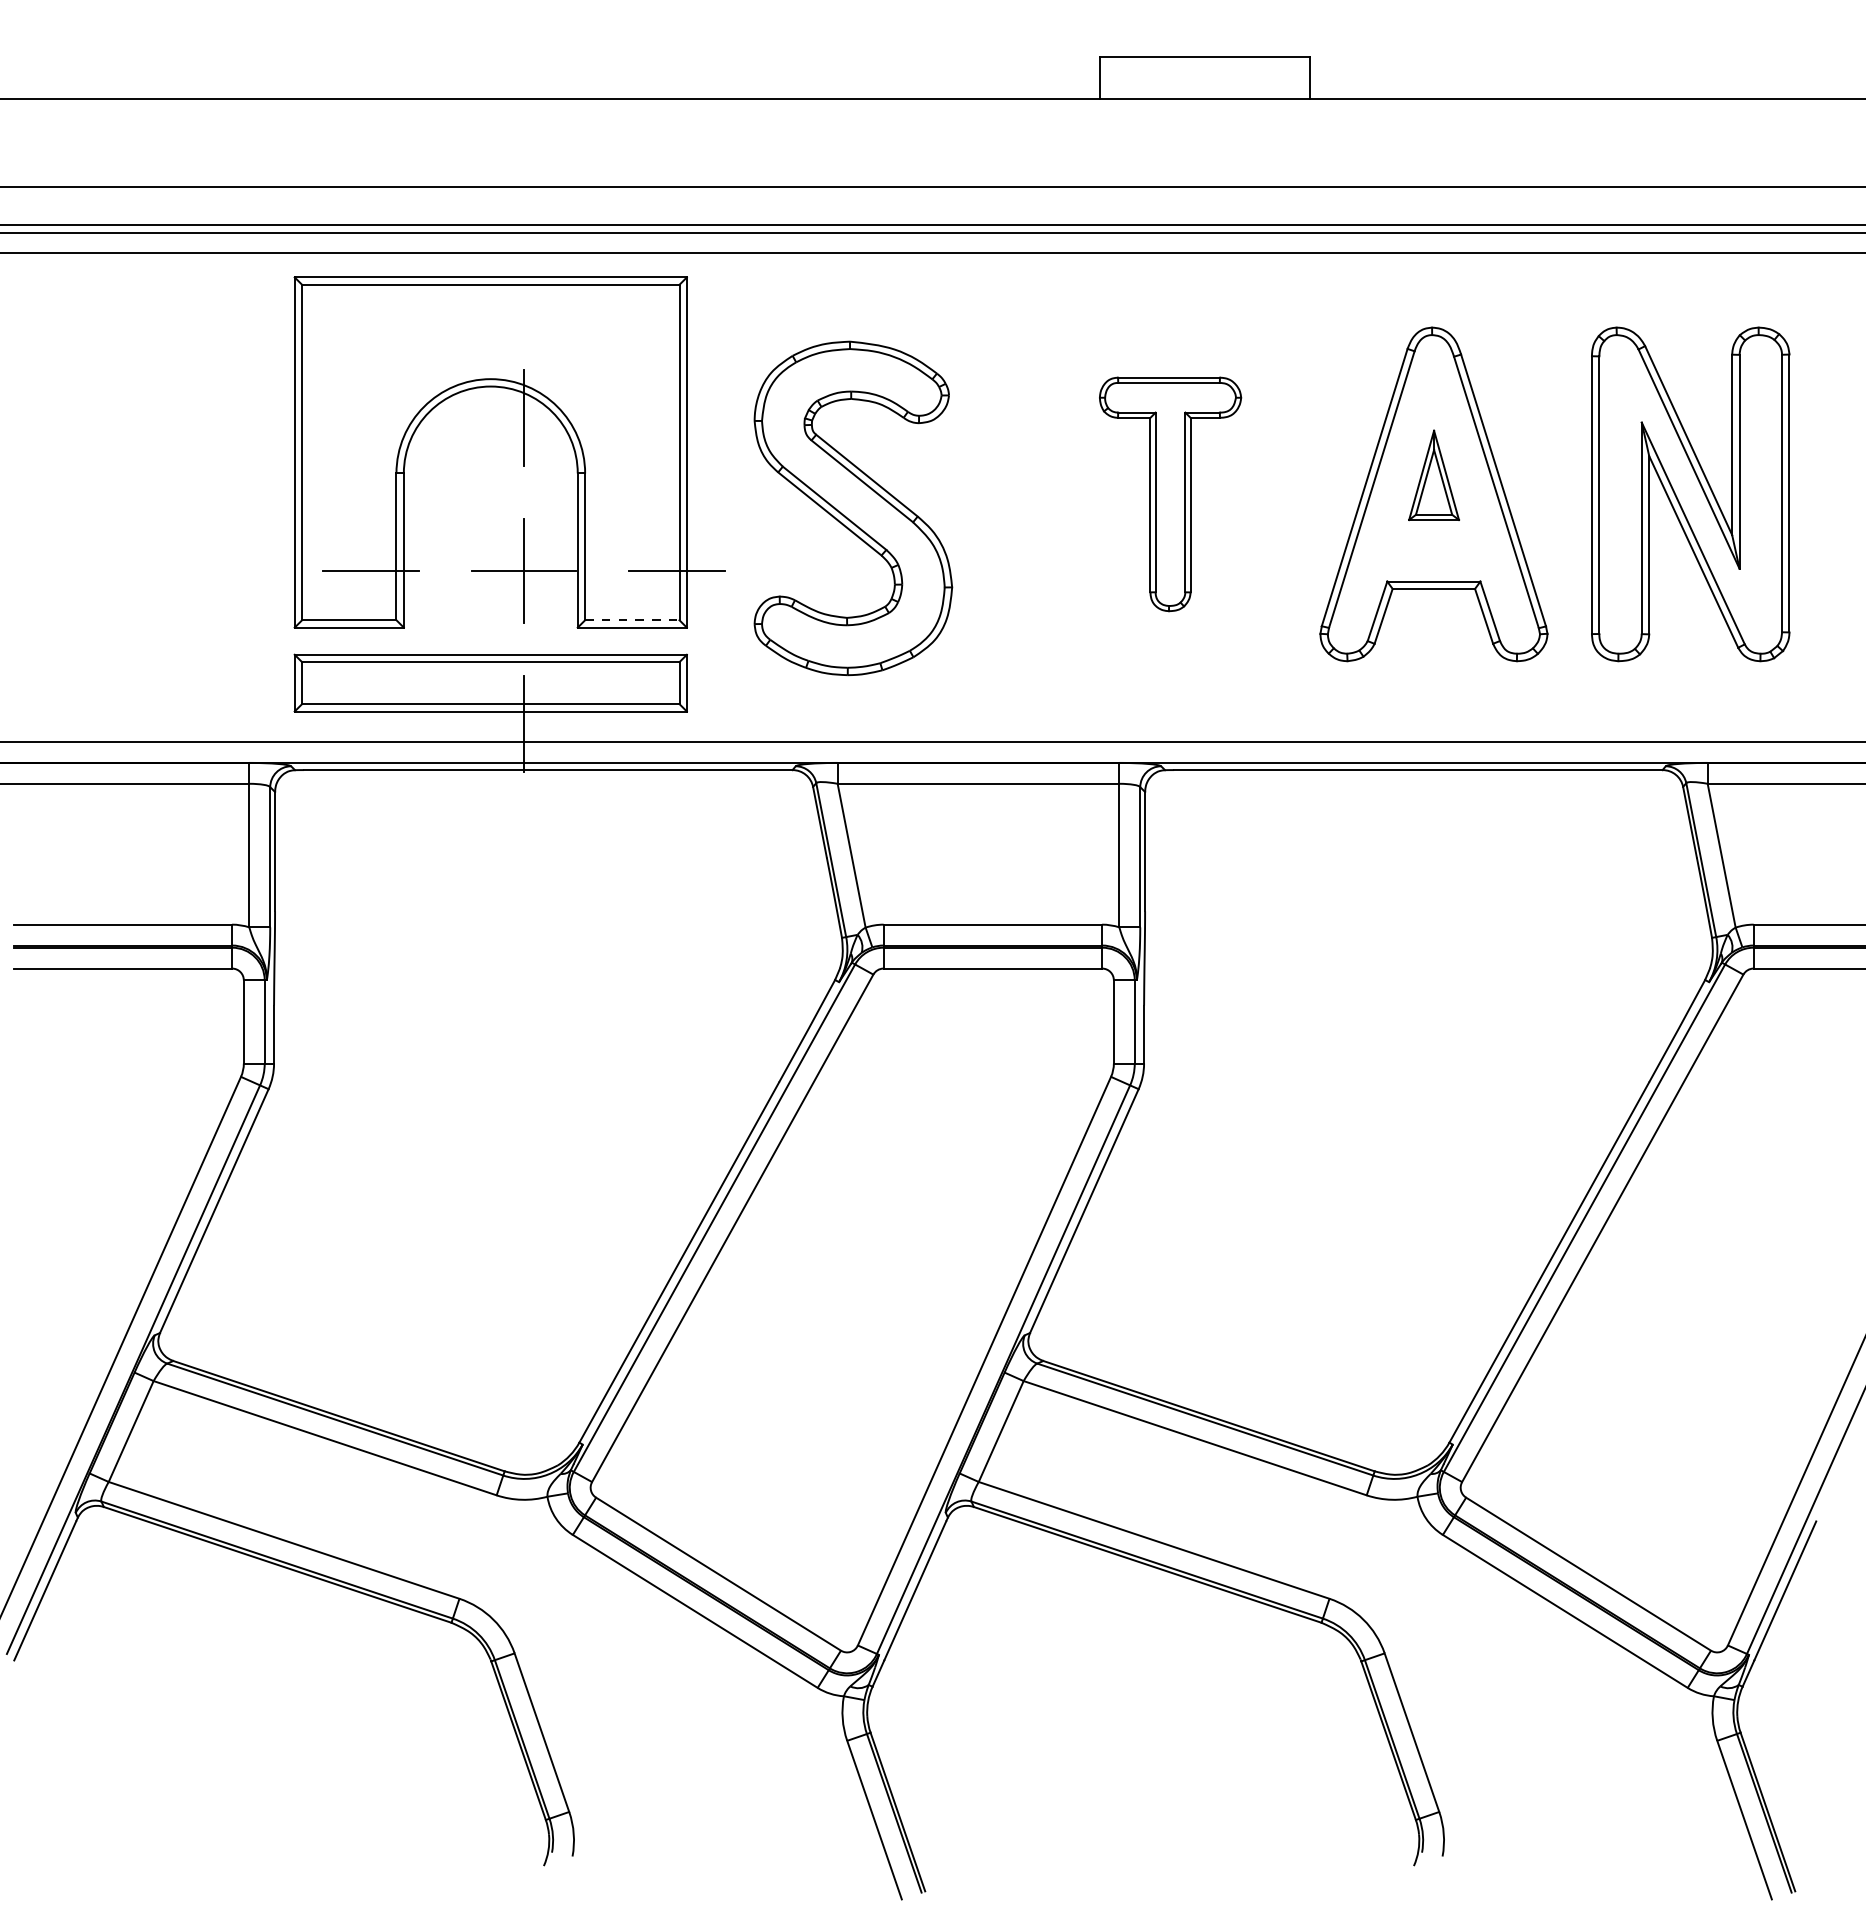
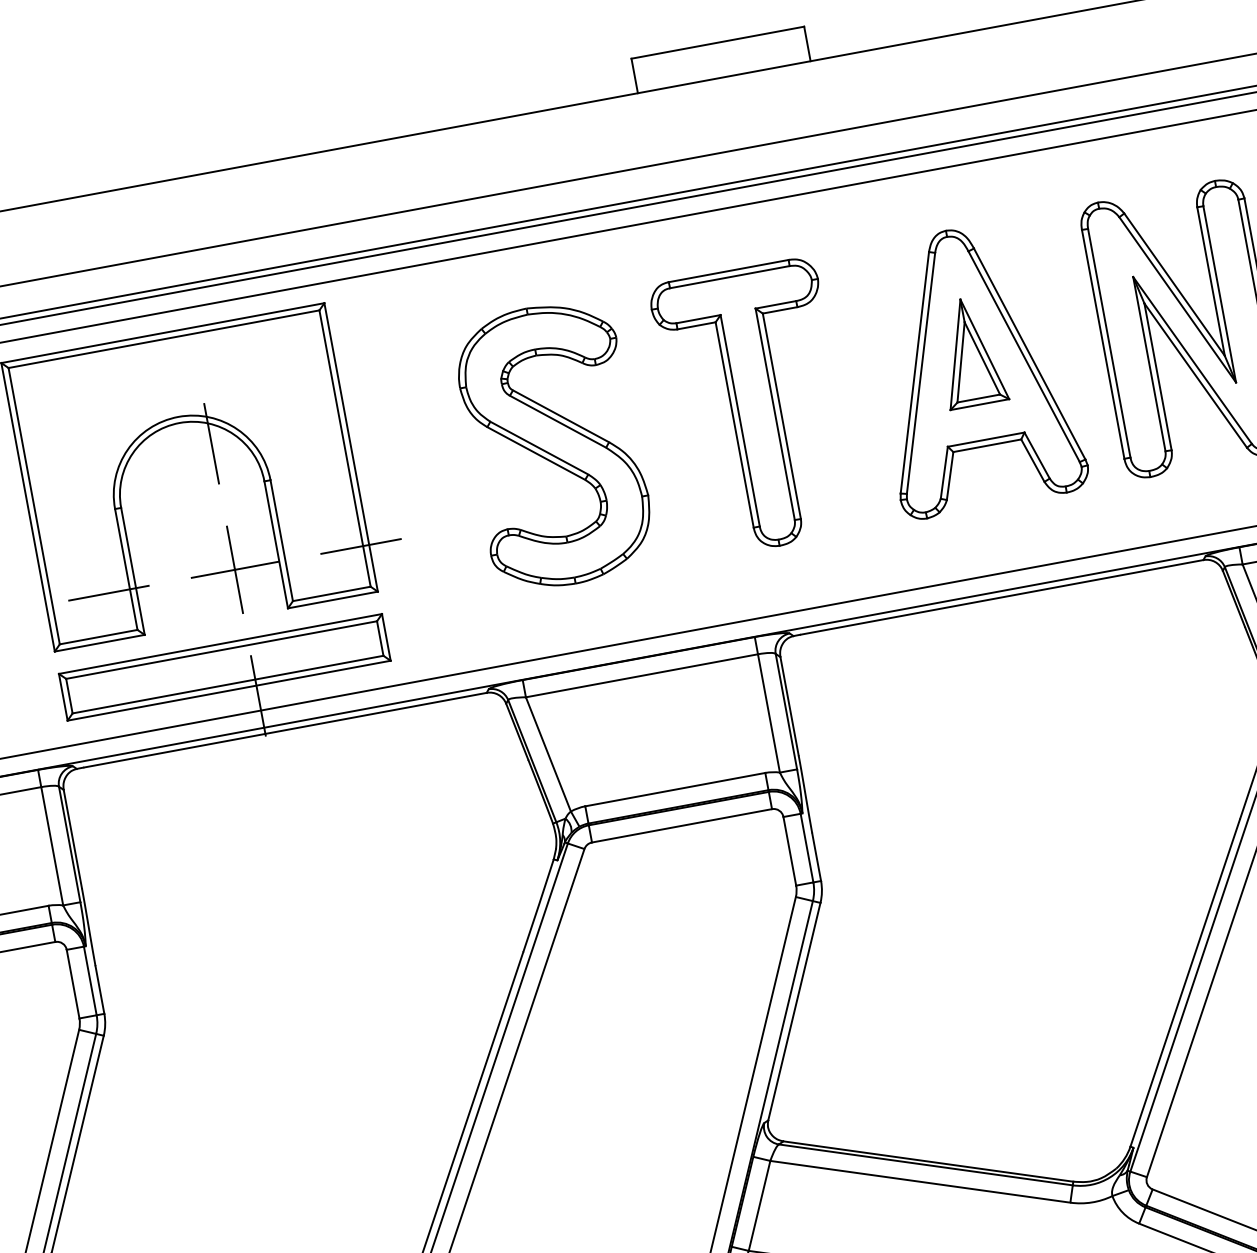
part: (1433, 475) -> (969, 352), size x1.43
part: (1170, 494) -> (755, 408), size x1.43
part: (853, 508) -> (554, 445), moved
line: (632, 620) -> (331, 594), dashed -> solid

